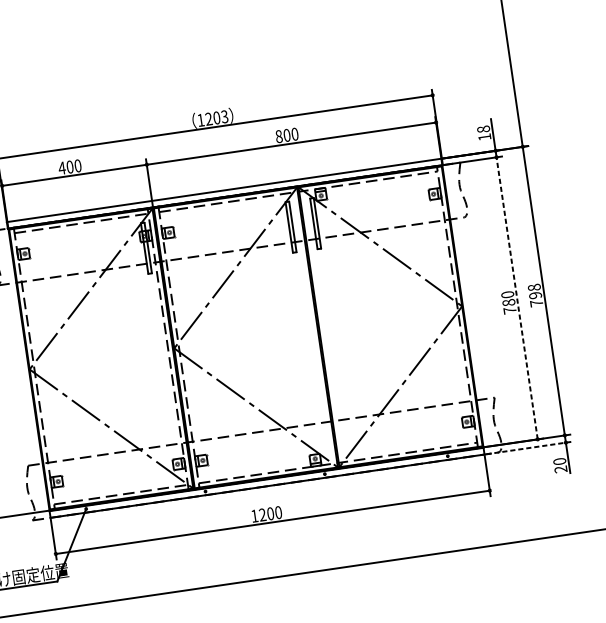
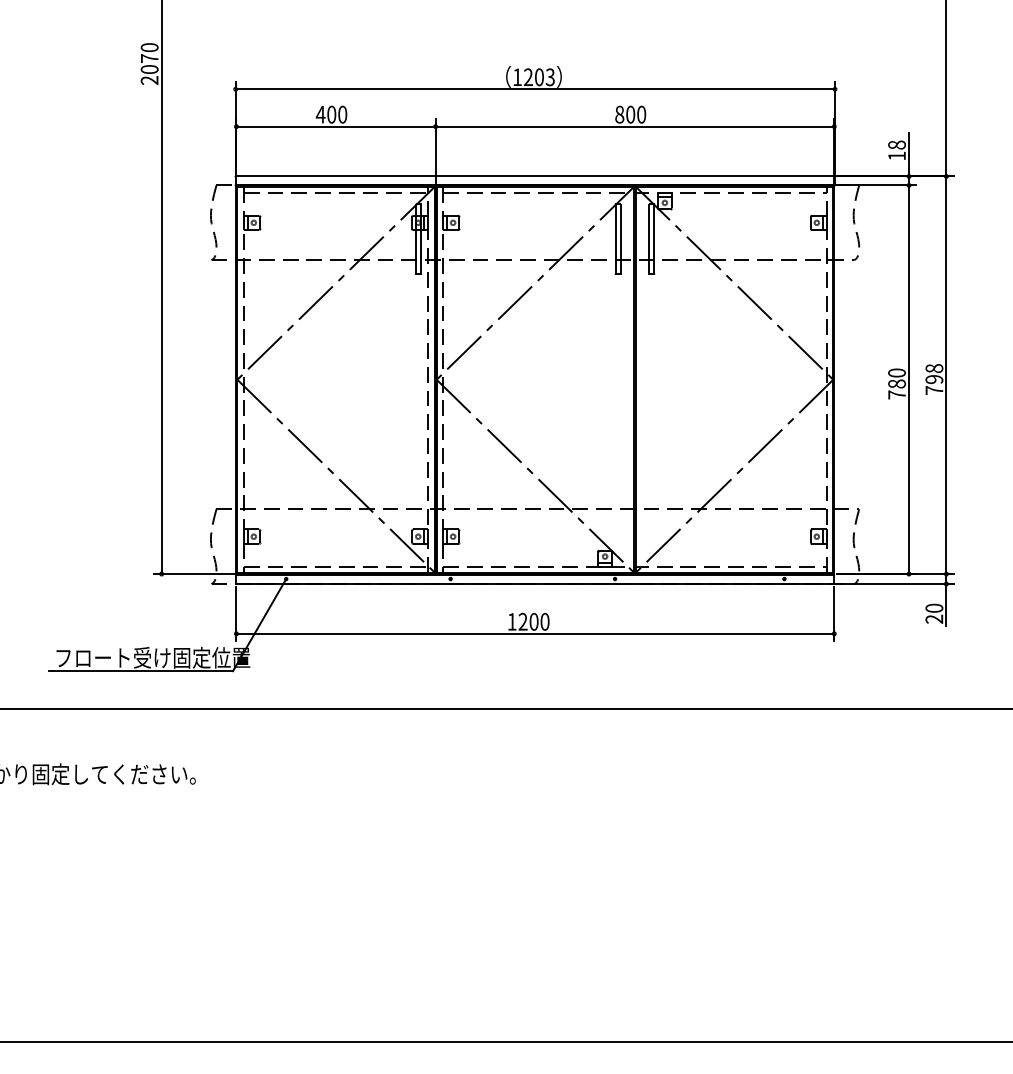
line: (517, 298) -> (909, 379), dashed -> solid
line: (529, 448) -> (895, 584), dashed -> solid

